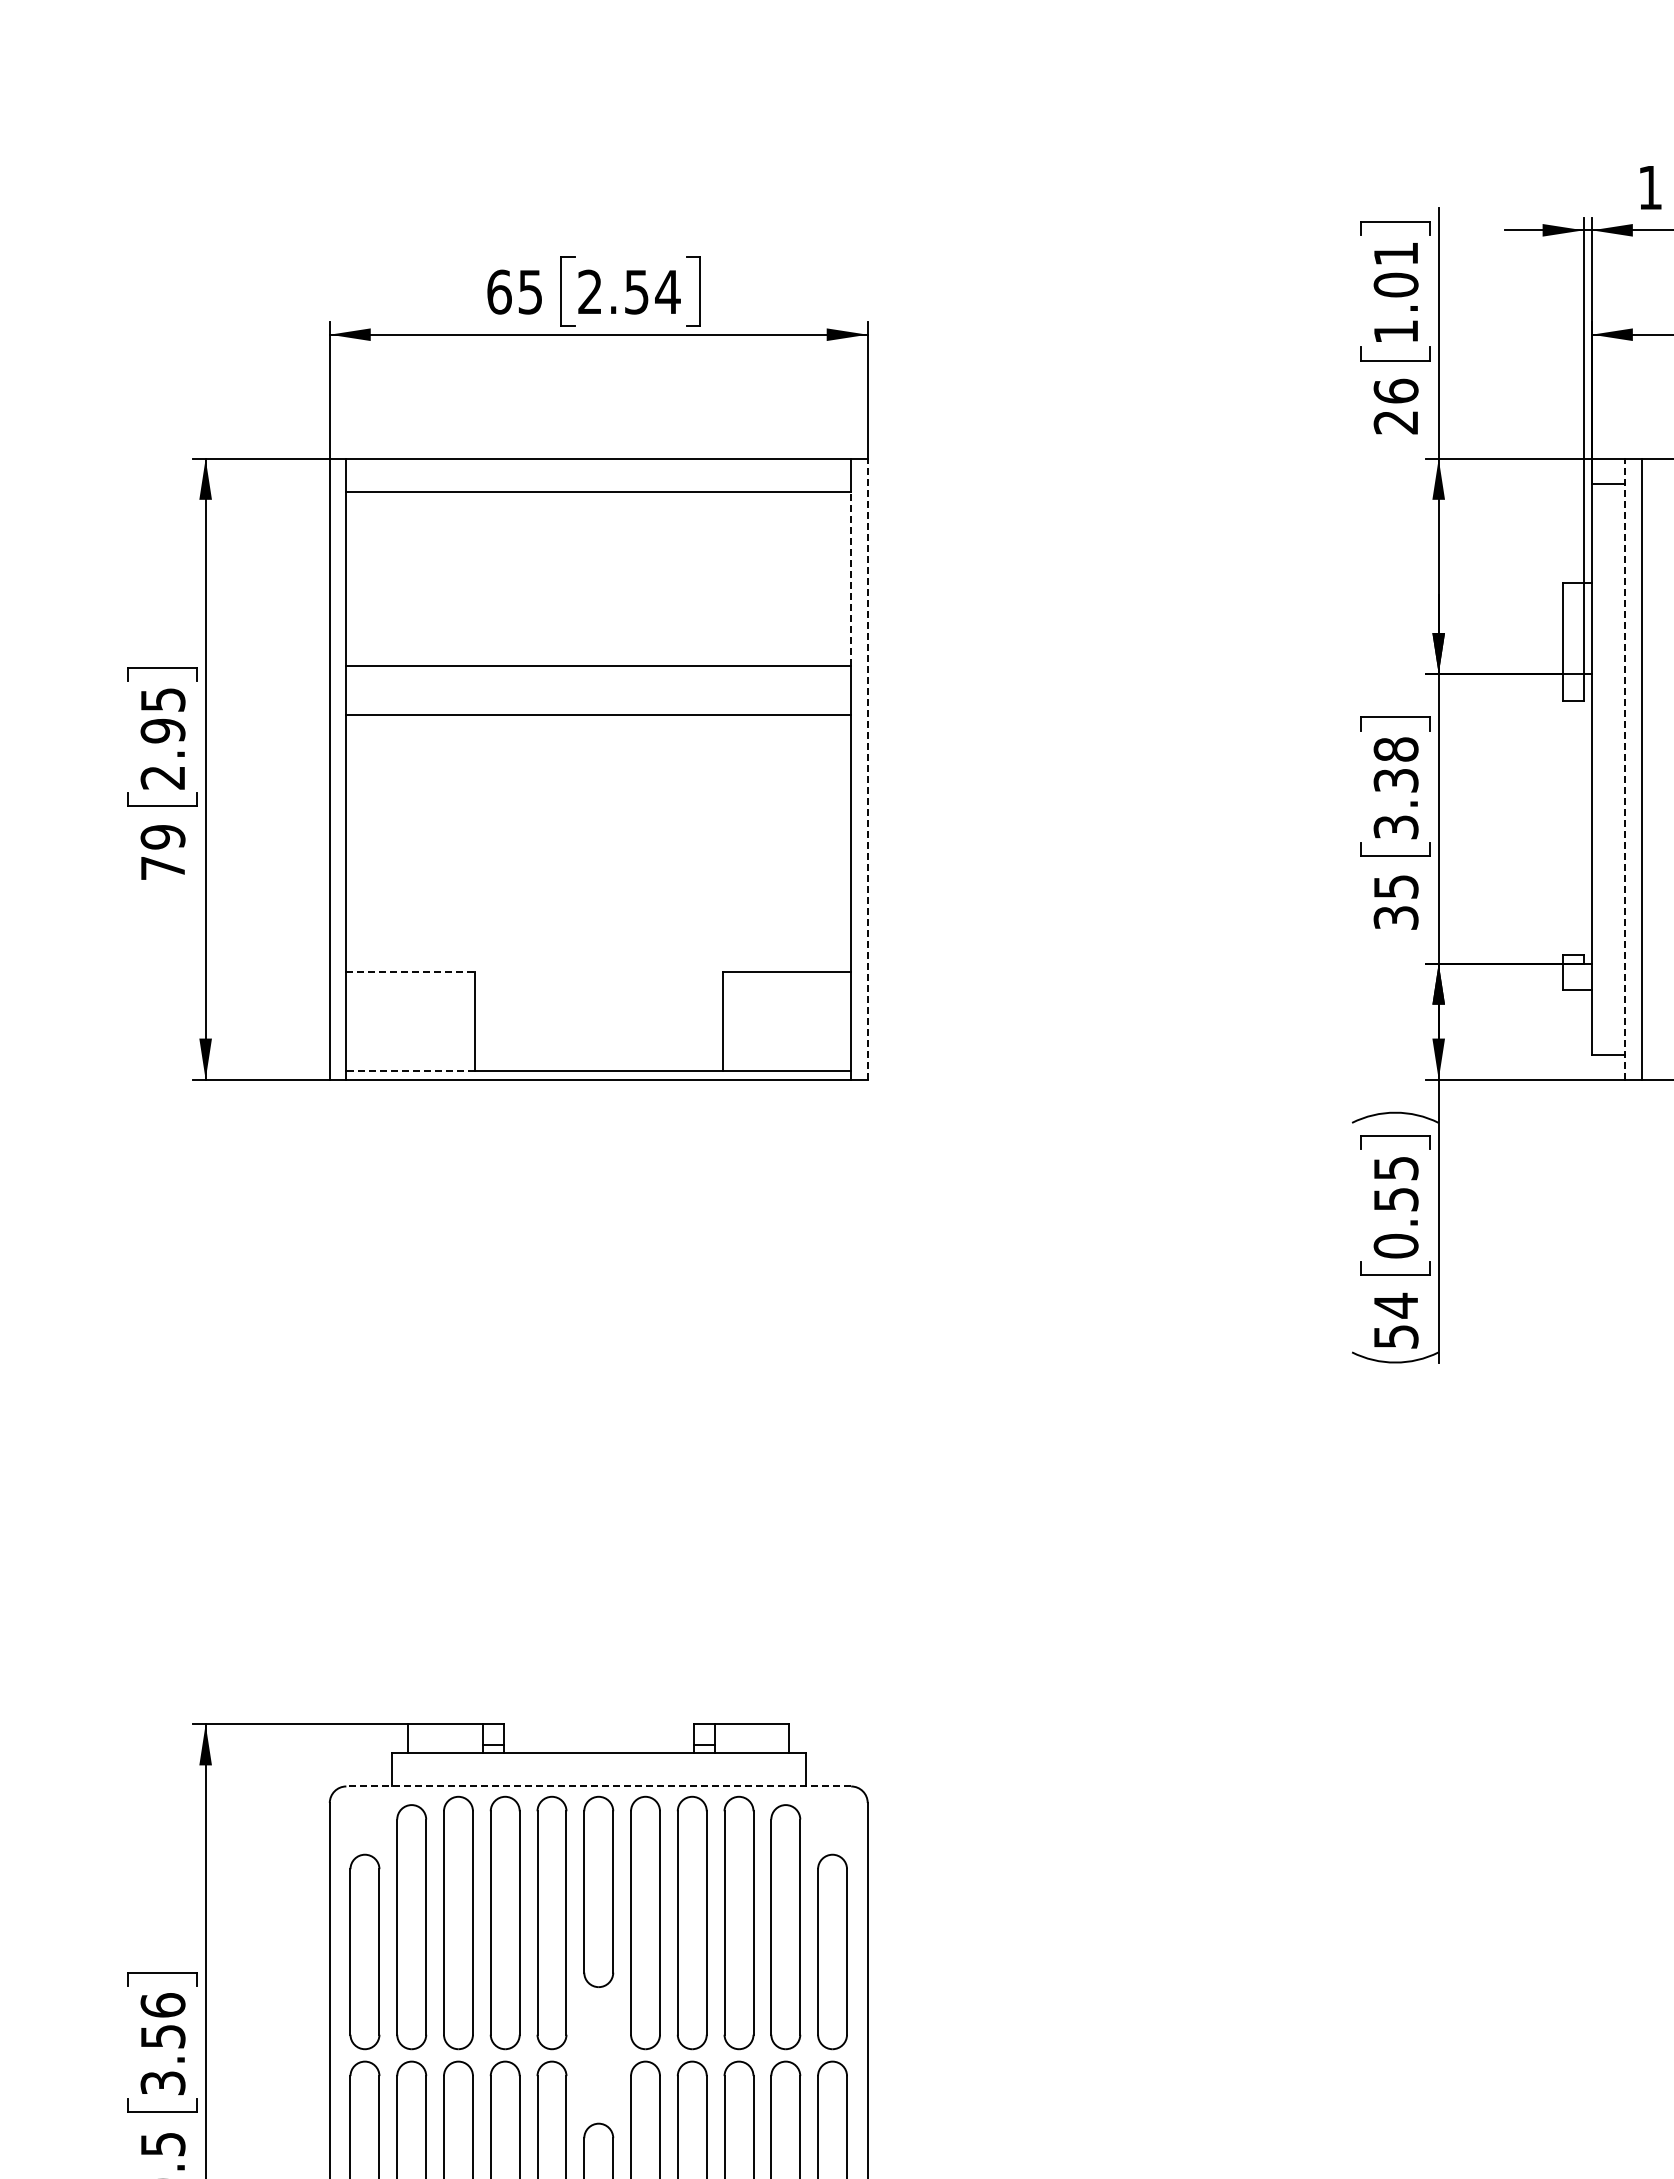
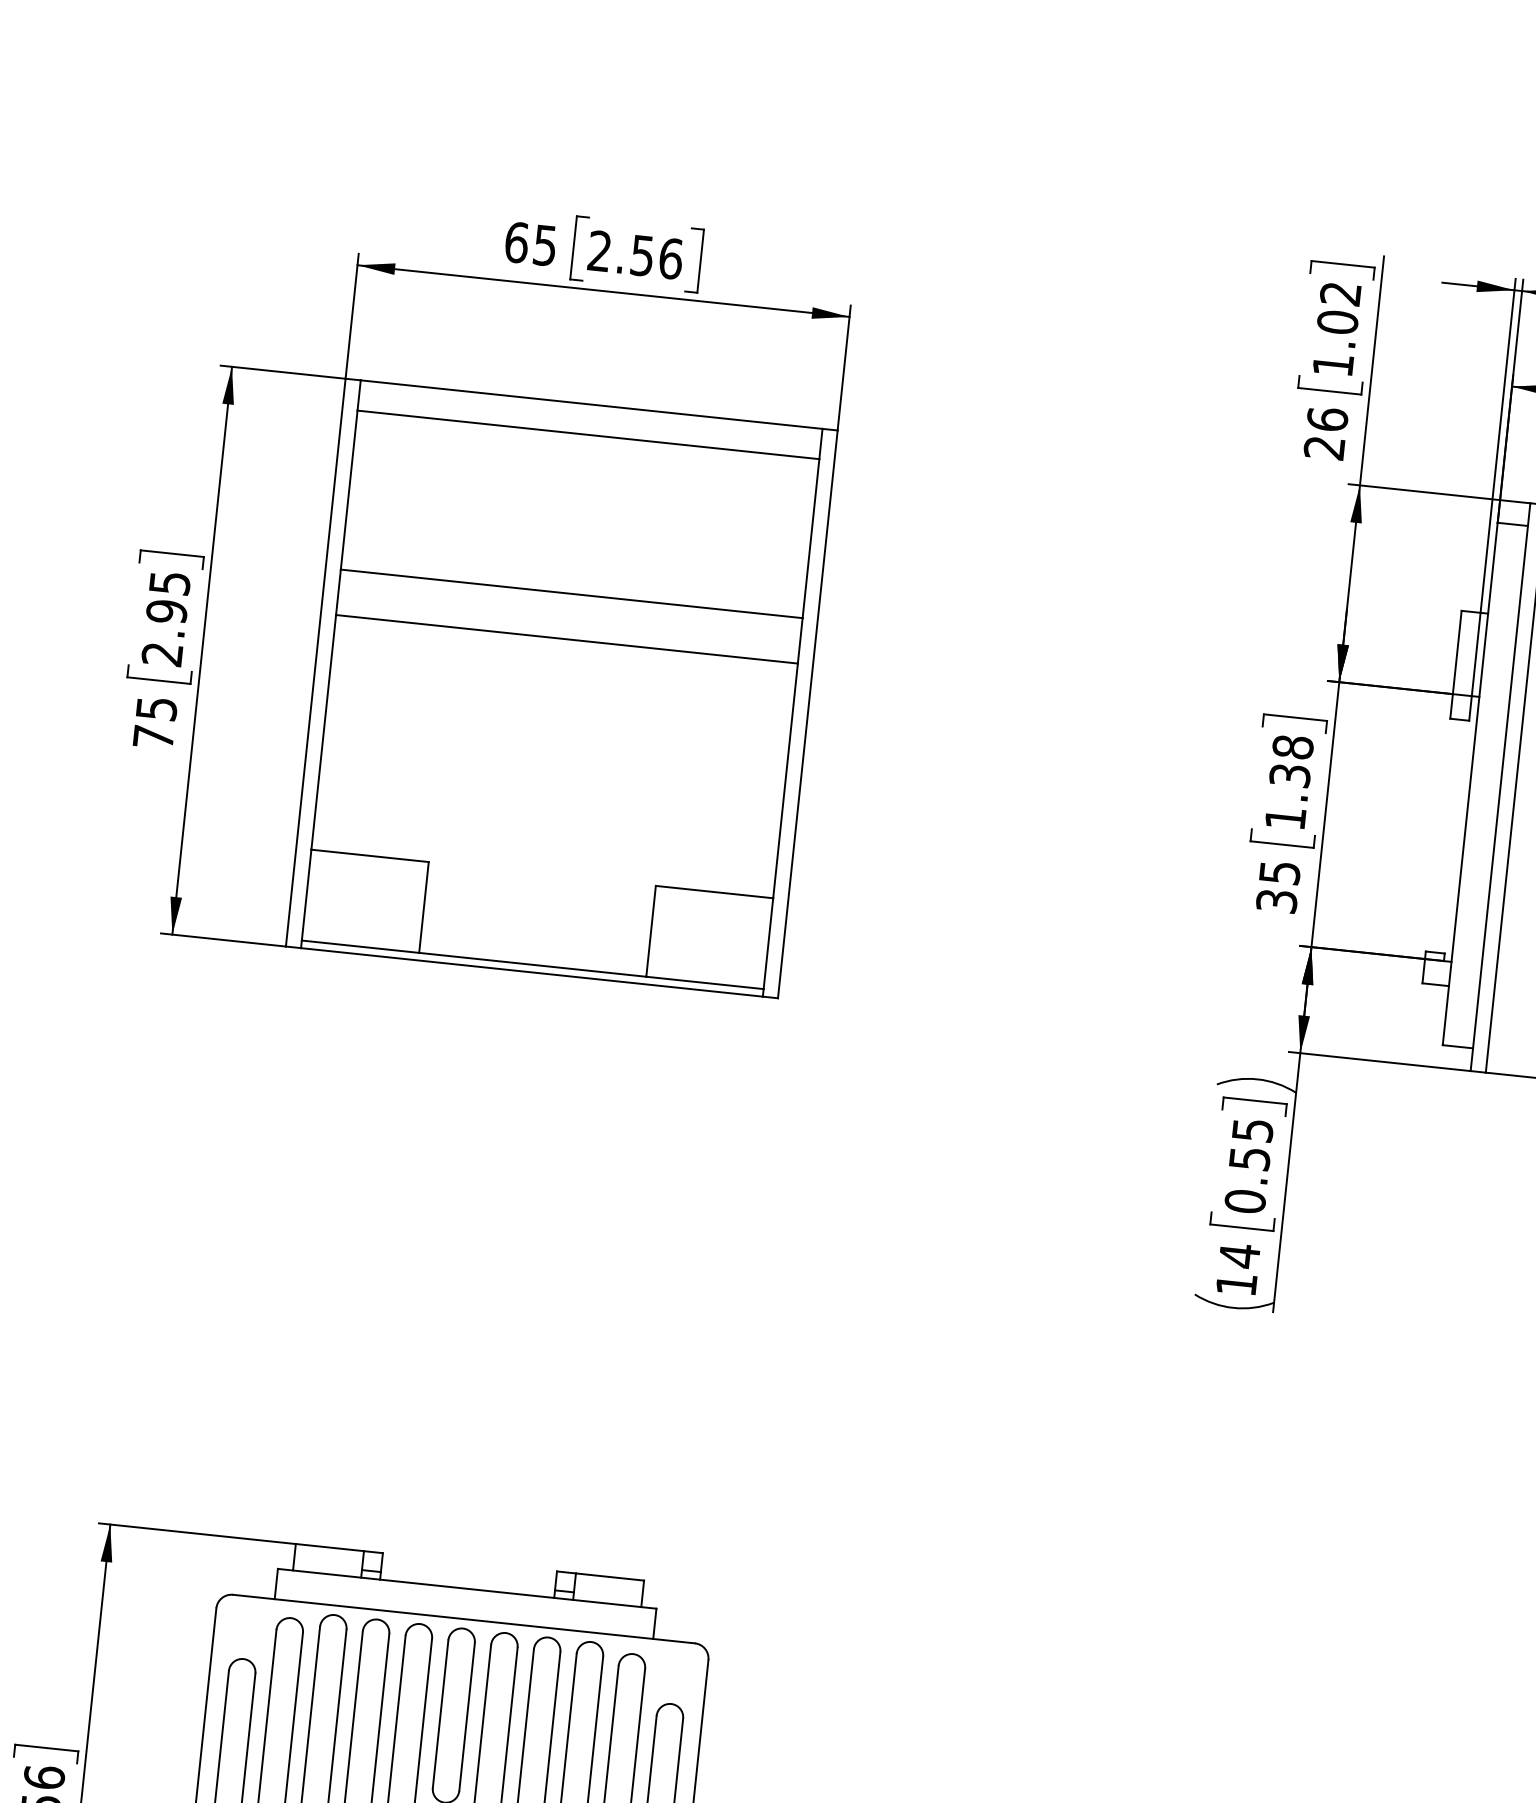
text: (1395, 254) -> (1340, 294), 1.01 -> 1.02
text: (667, 291) -> (670, 258), 2.54 -> 2.56
line: (851, 578) -> (811, 538), dashed -> solid
line: (867, 768) -> (807, 713), dashed -> solid
line: (1624, 768) -> (1500, 786), dashed -> solid
text: (1395, 827) -> (1285, 818), 3.38 -> 1.38
text: (162, 837) -> (156, 709), 79 -> 75
line: (410, 971) -> (370, 855), dashed -> solid
line: (409, 1071) -> (359, 946), dashed -> solid
text: (1396, 1336) -> (1236, 1284), 54 -> 14
line: (598, 1786) -> (463, 1619), dashed -> solid

